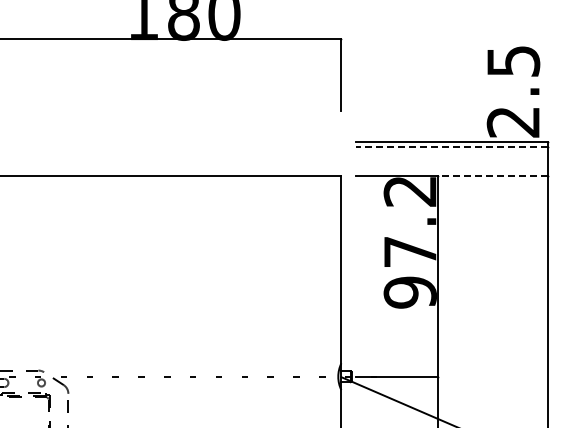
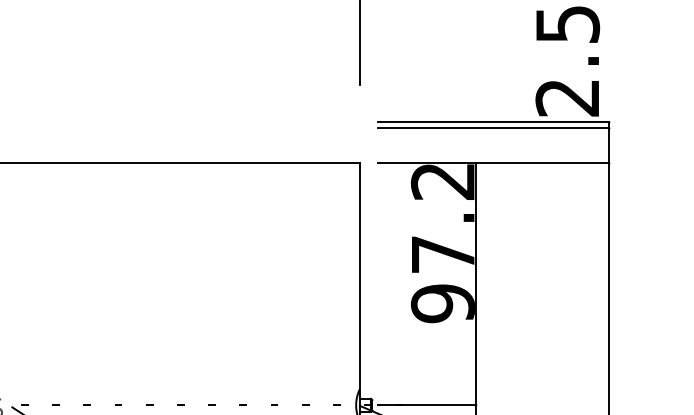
line: (452, 147) -> (494, 128), dashed -> solid
line: (492, 175) -> (542, 162), dashed -> solid

